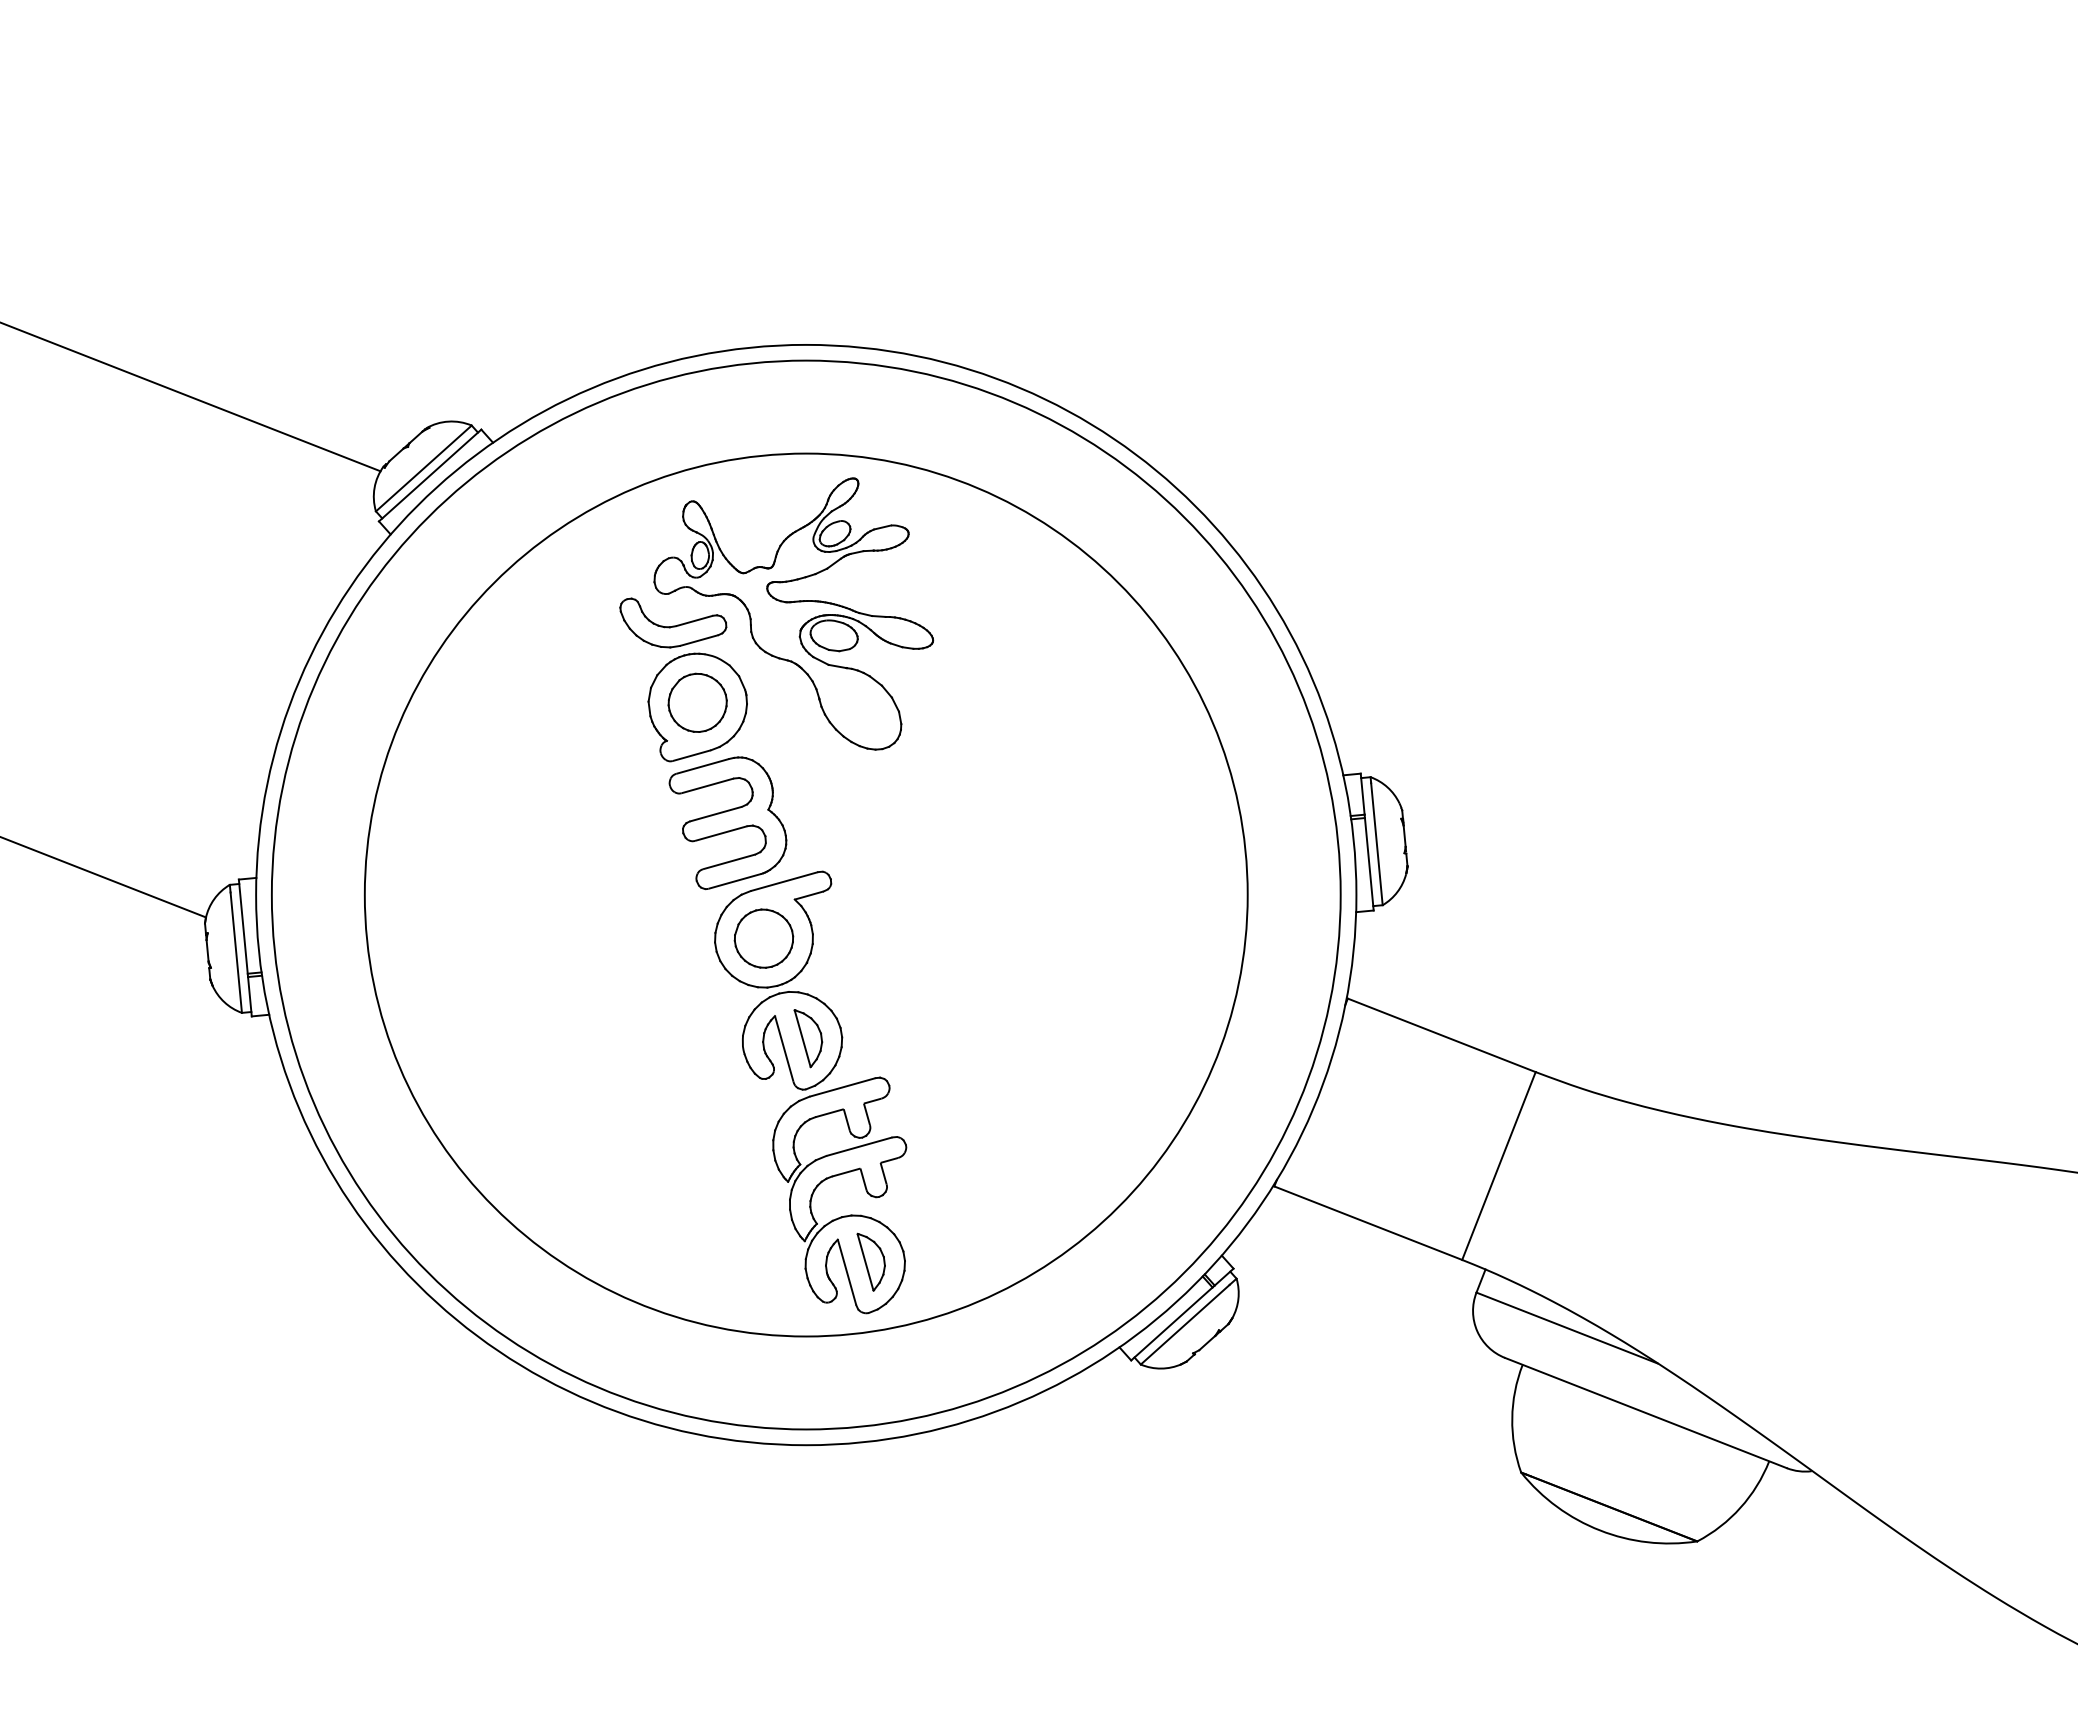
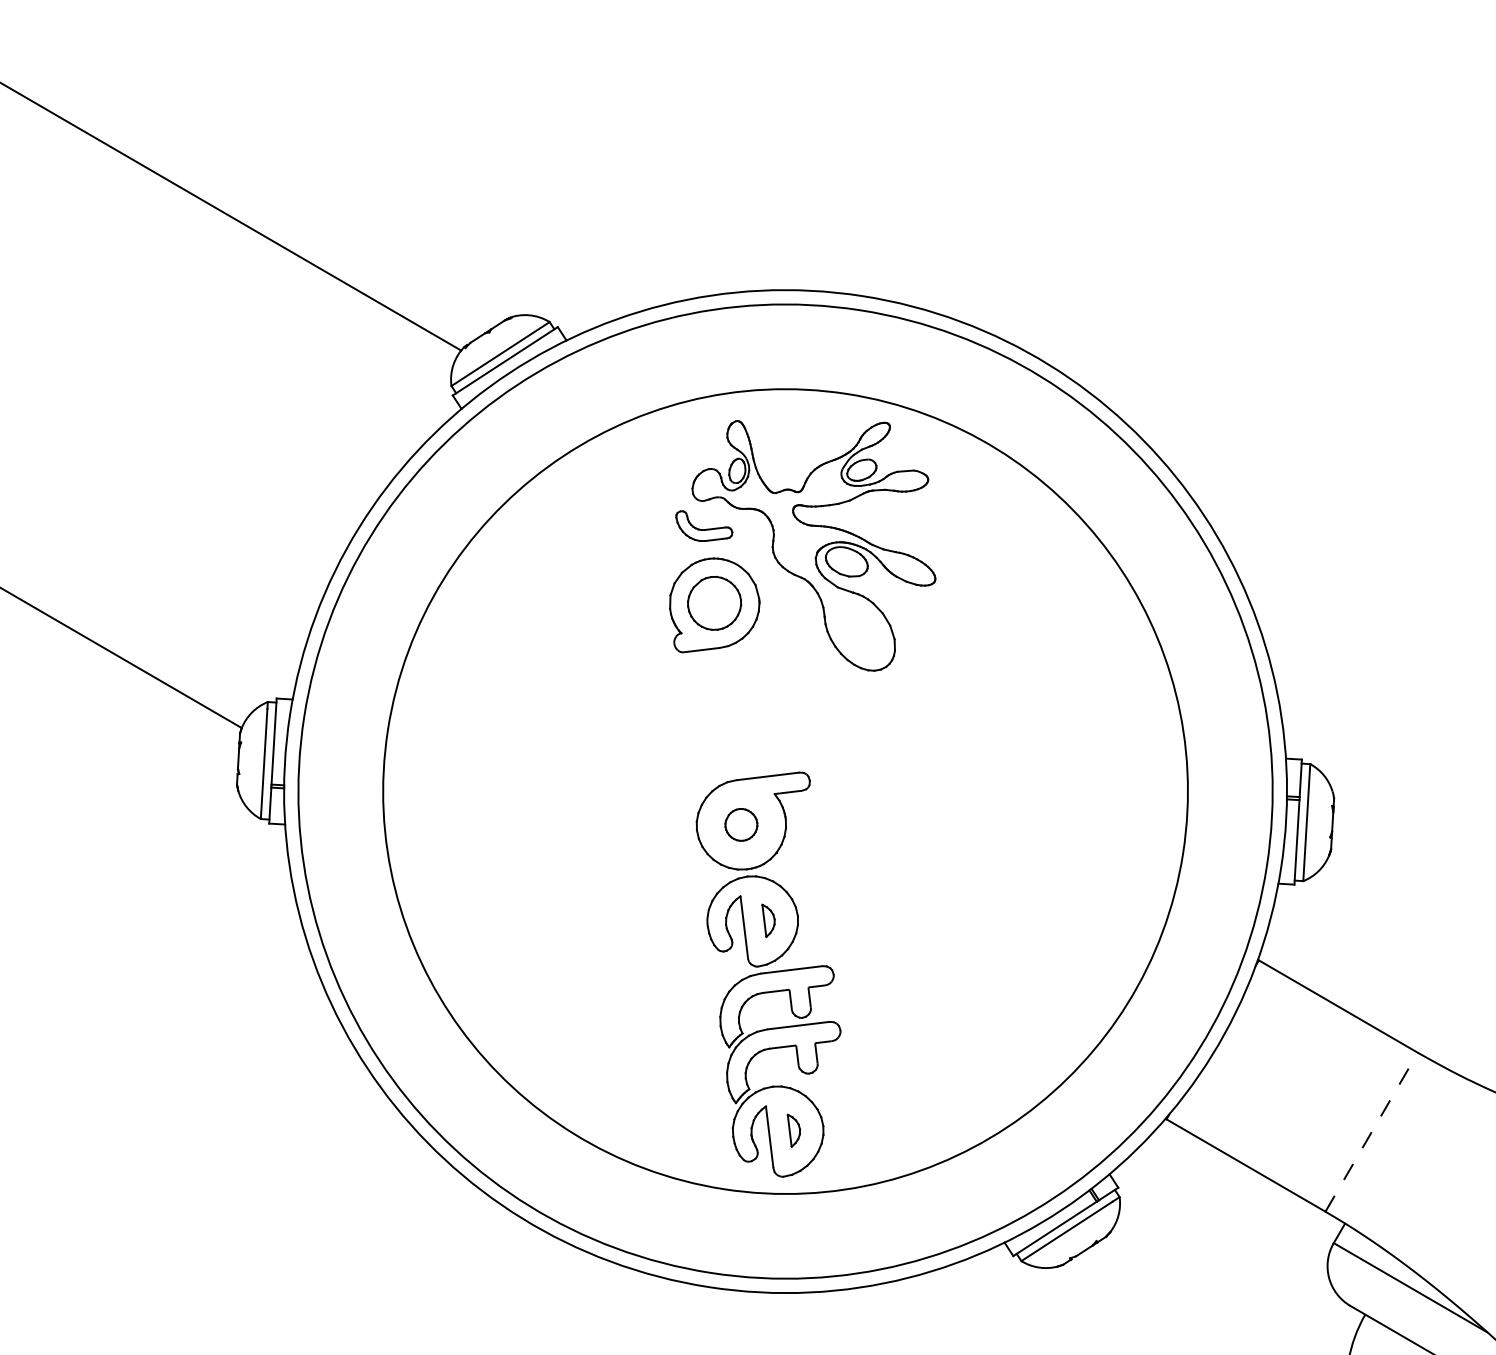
part: (673, 622) -> (703, 527), size x0.6
part: (727, 823) -> (724, 716), removed
part: (763, 938) -> (740, 824), size x0.6
part: (808, 1038) -> (767, 921), size x0.6
line: (1498, 1166) -> (1371, 1132), solid -> dashed
part: (870, 1261) -> (792, 1130), size x0.6

